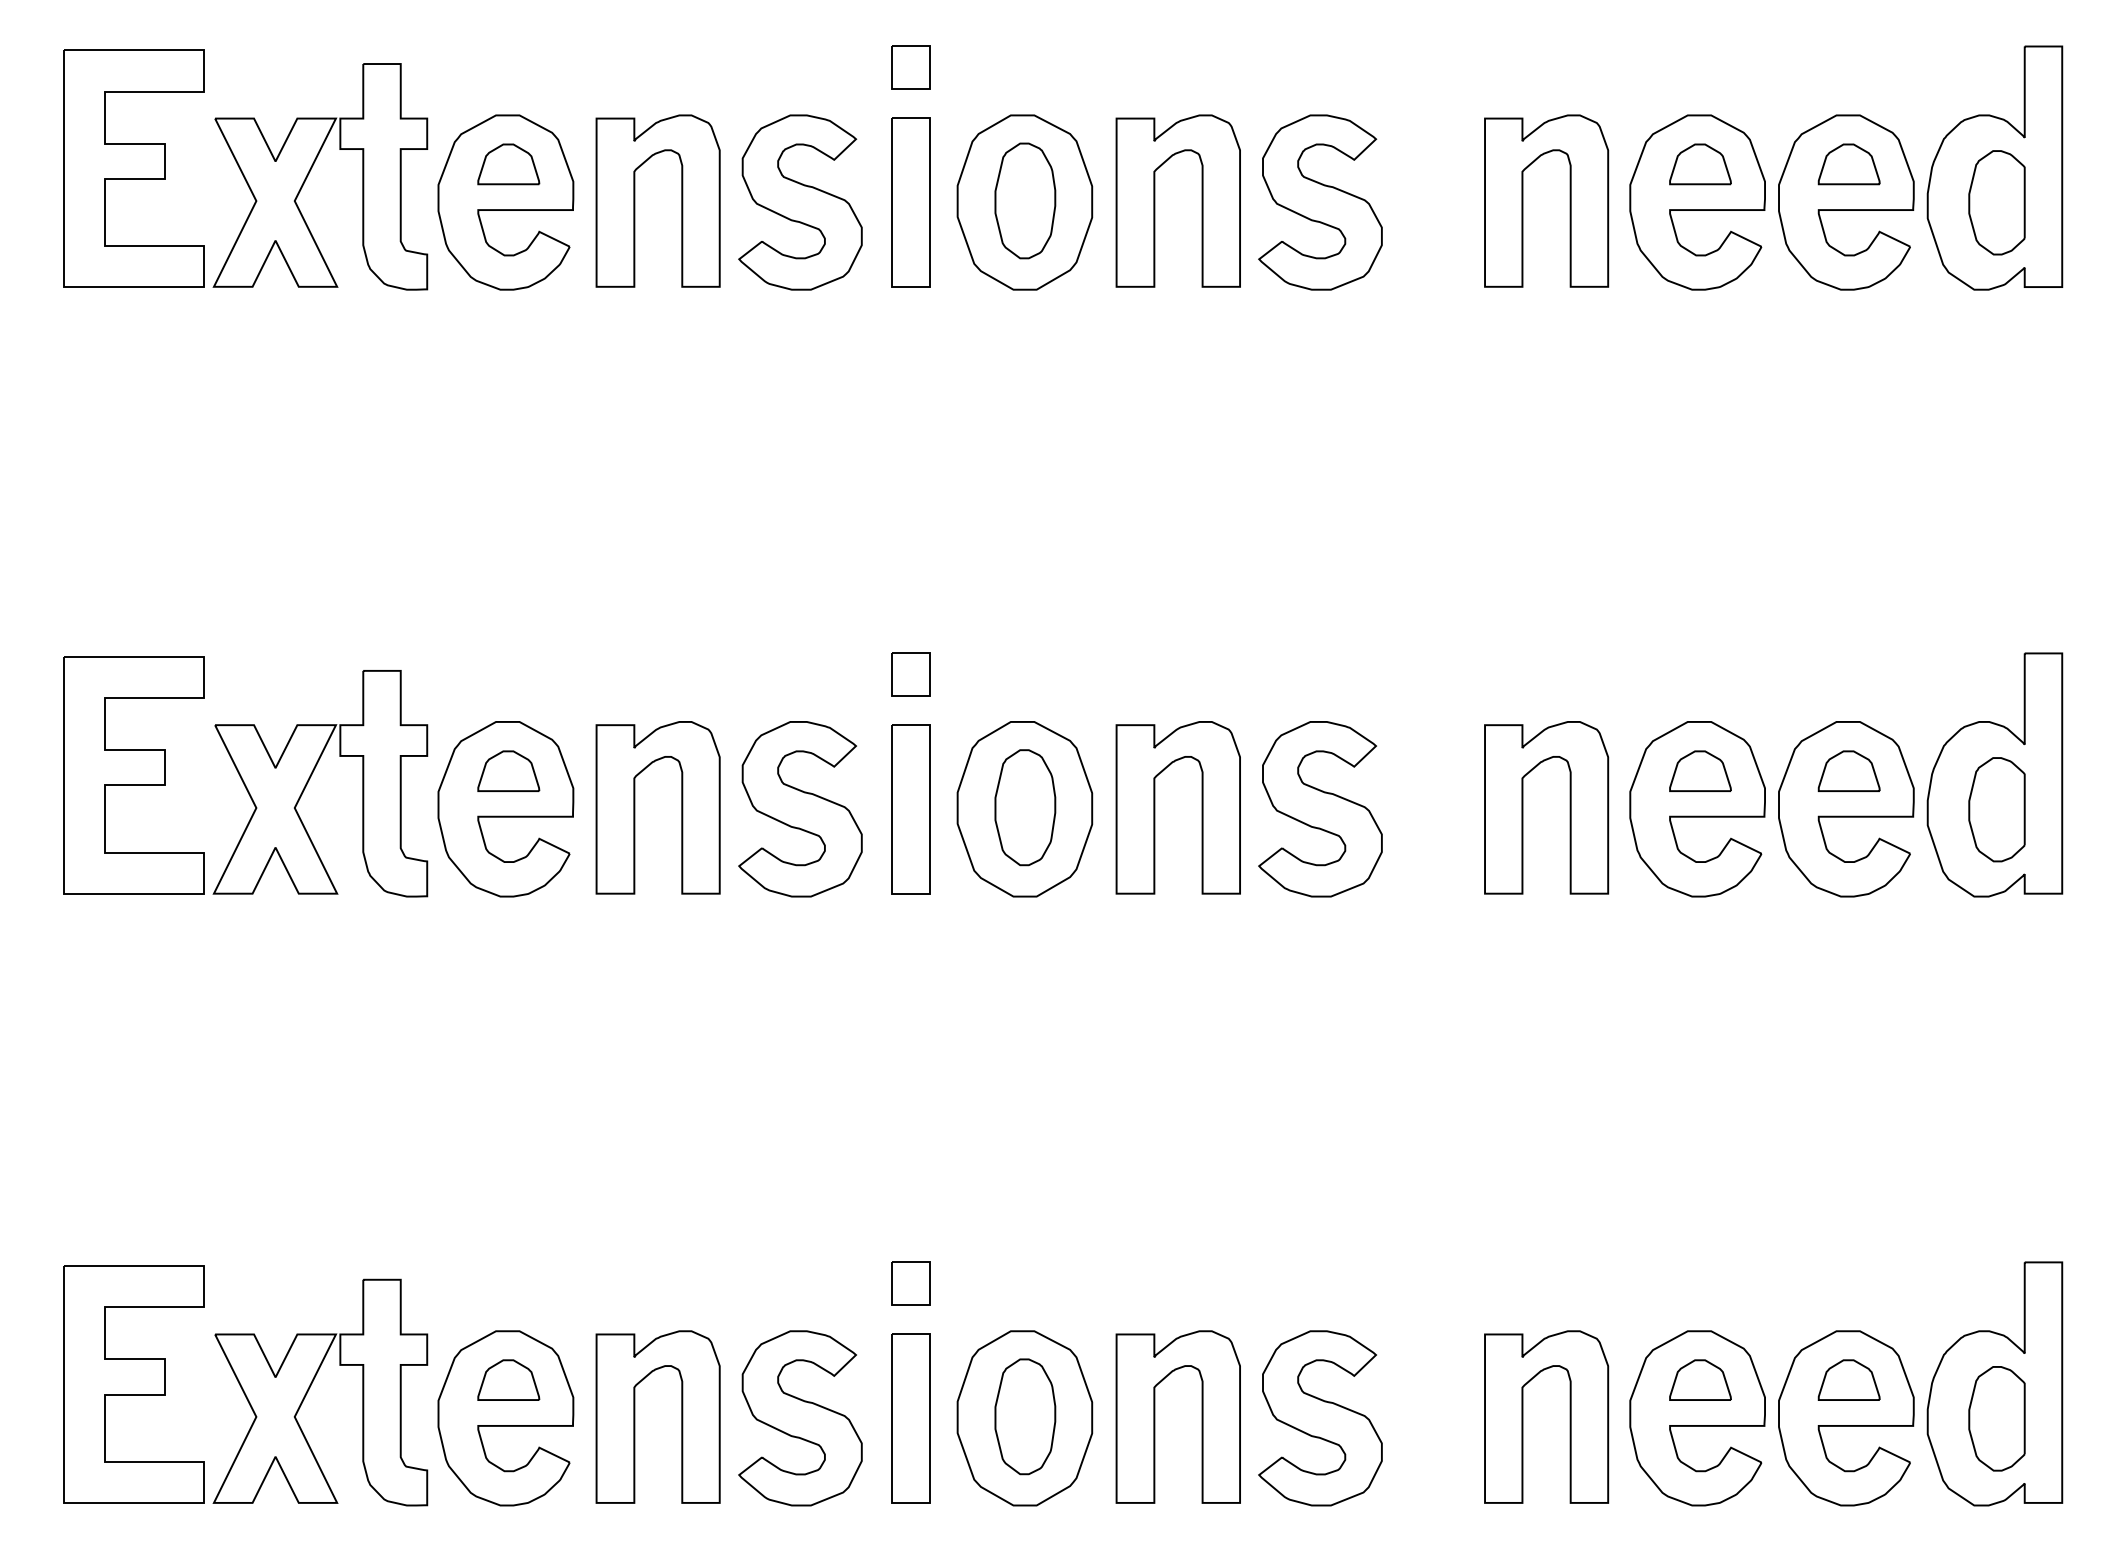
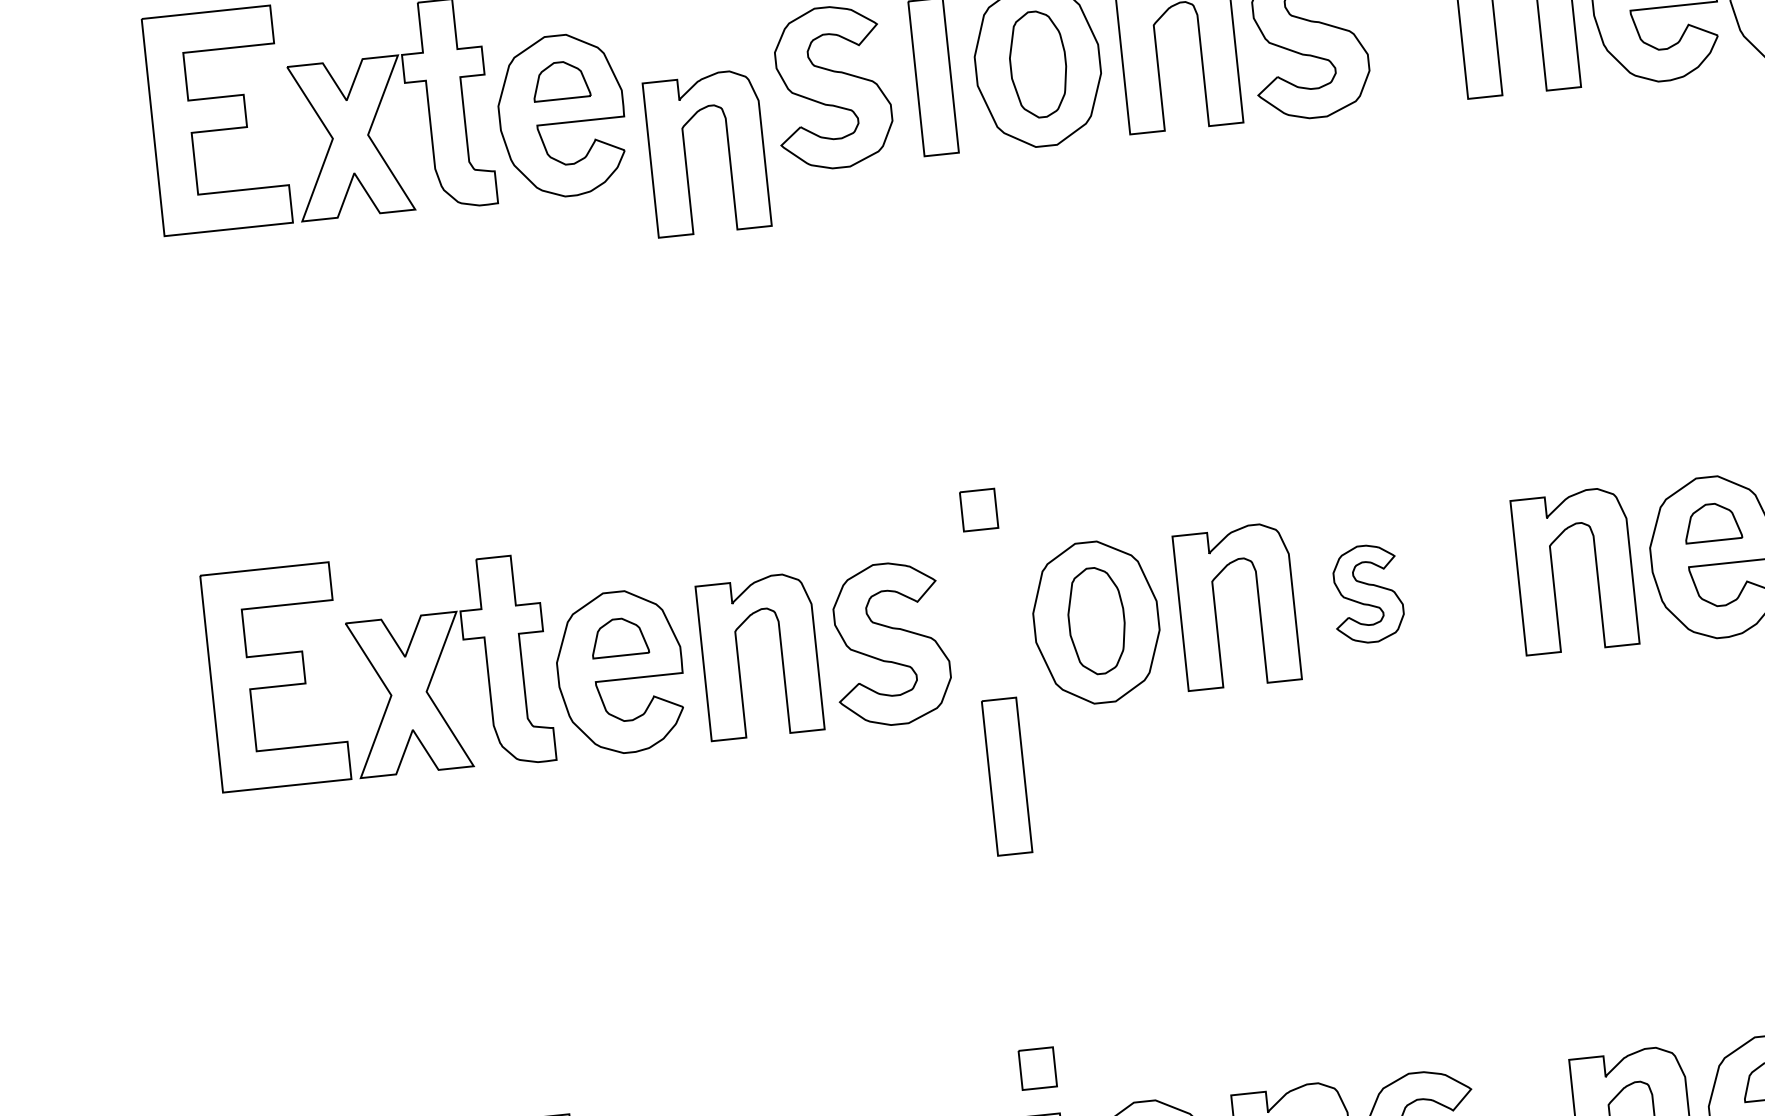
part: (635, 200) -> (686, 154), moved
part: (910, 809) -> (1006, 776), moved
part: (1320, 809) -> (1367, 594), size x0.6

